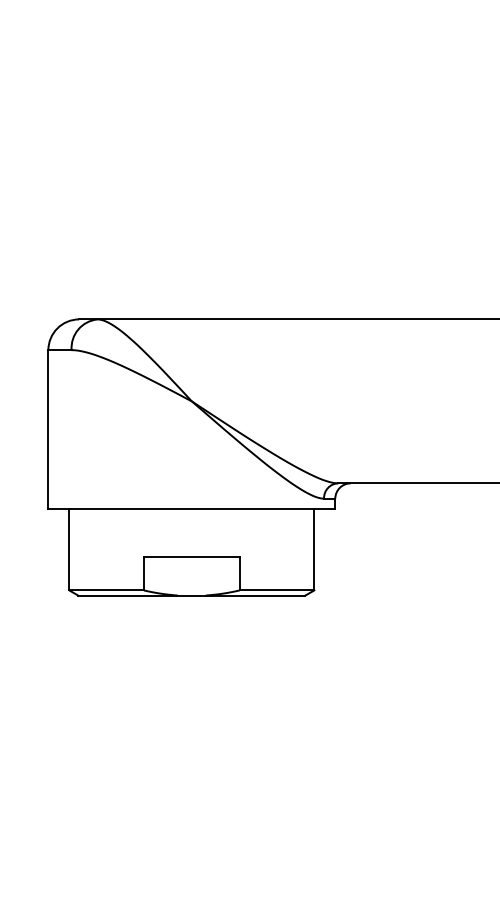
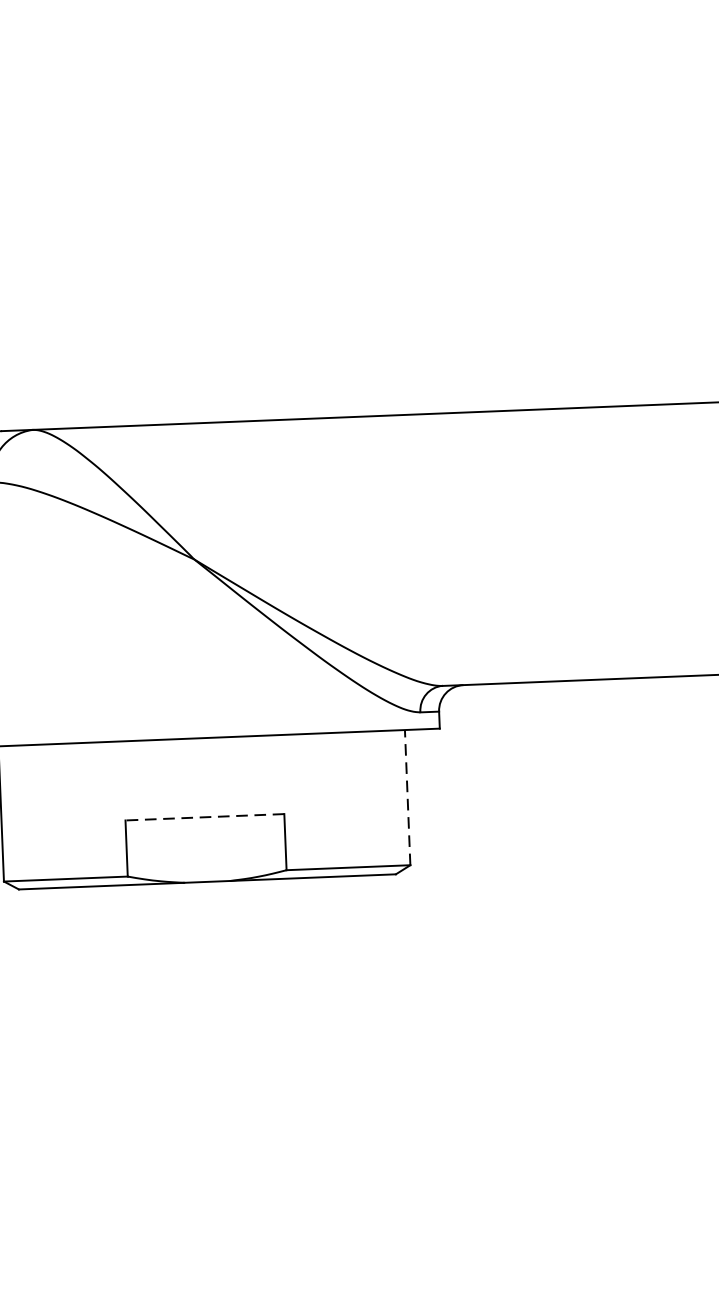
line: (314, 549) -> (407, 797), solid -> dashed
line: (191, 556) -> (204, 817), solid -> dashed

